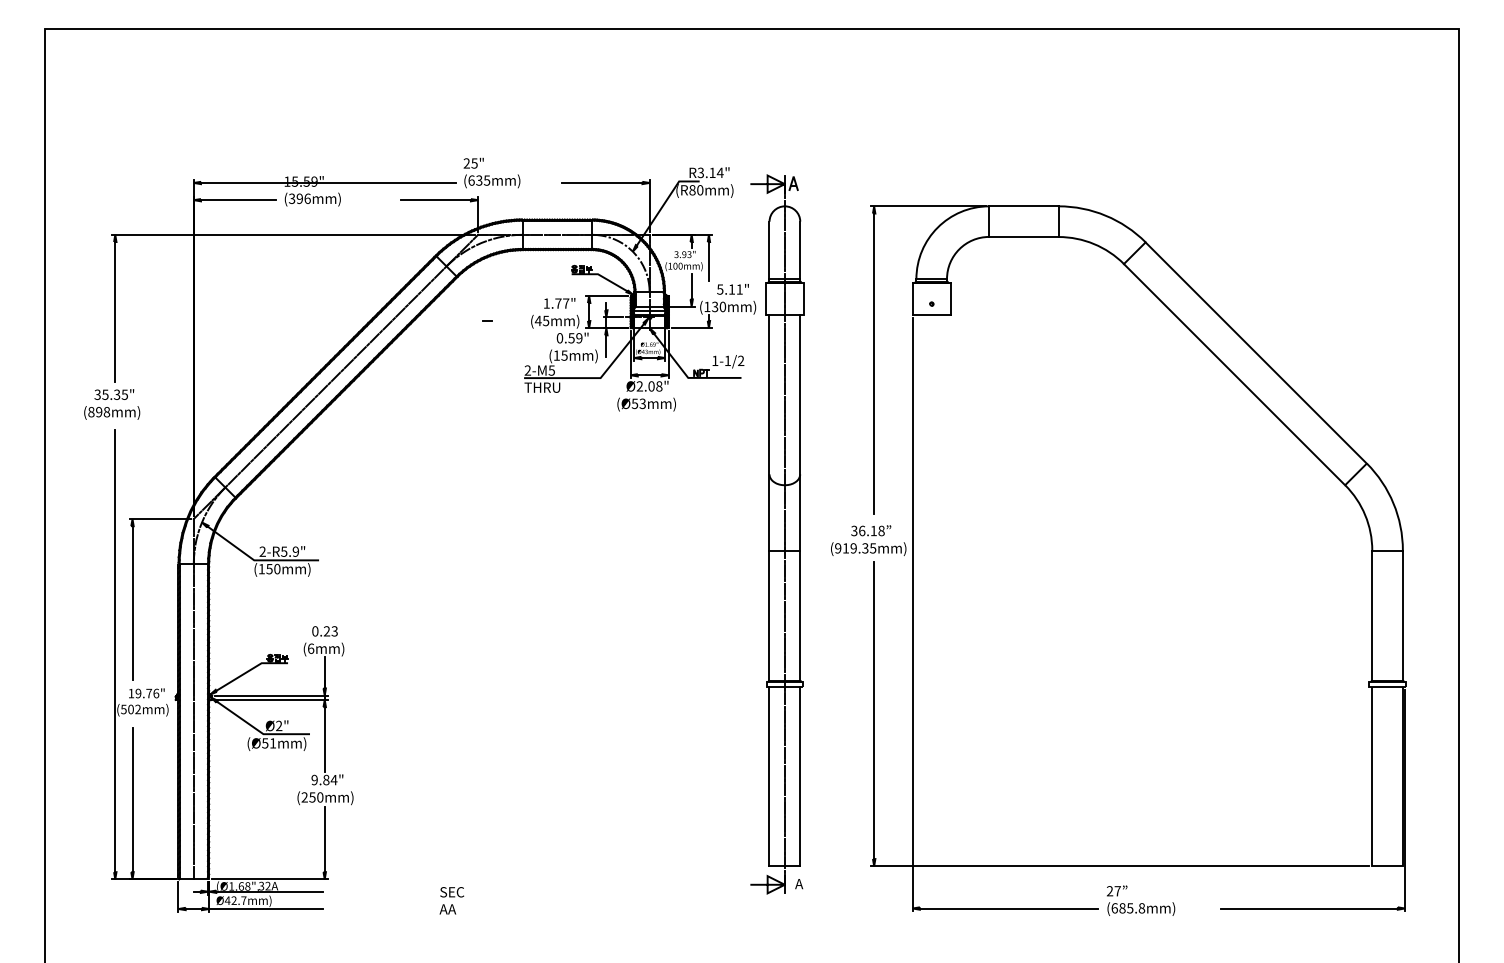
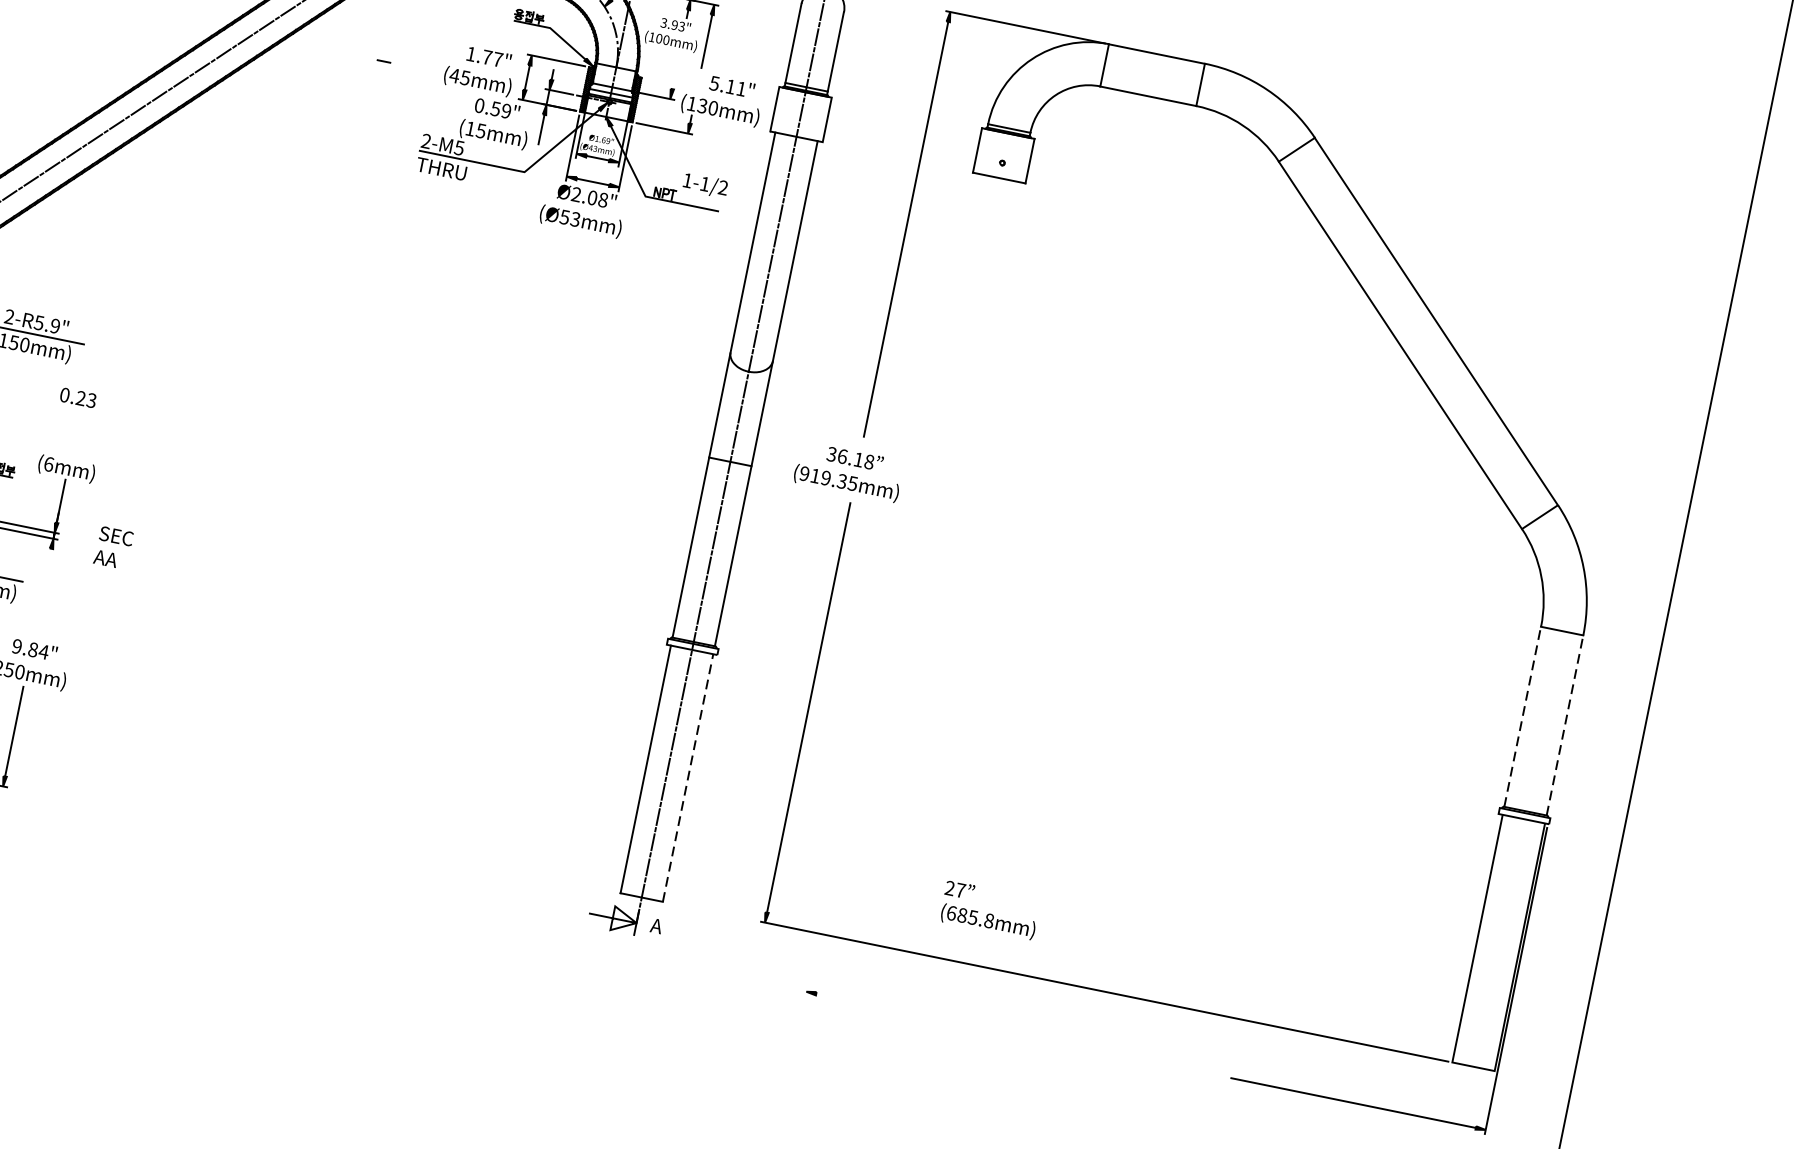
line: (691, 286) -> (675, 71), removed
line: (912, 614) -> (888, 585), removed
line: (1372, 615) -> (1523, 716), solid -> dashed
line: (1402, 615) -> (1564, 724), solid -> dashed
text: (324, 631) -> (77, 397), moved
line: (324, 738) -> (42, 591), removed
line: (800, 776) -> (688, 778), solid -> dashed
text: (451, 900) -> (113, 547), moved
text: (1141, 900) -> (990, 909), moved
line: (1008, 908) -> (938, 1018), removed

